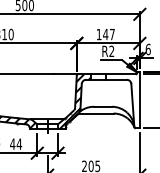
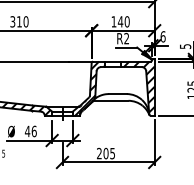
text: (111, 34) -> (126, 21), 147 -> 140
hatch: (123, 99) -> (138, 86), added
text: (18, 144) -> (33, 131), 44 -> 46

